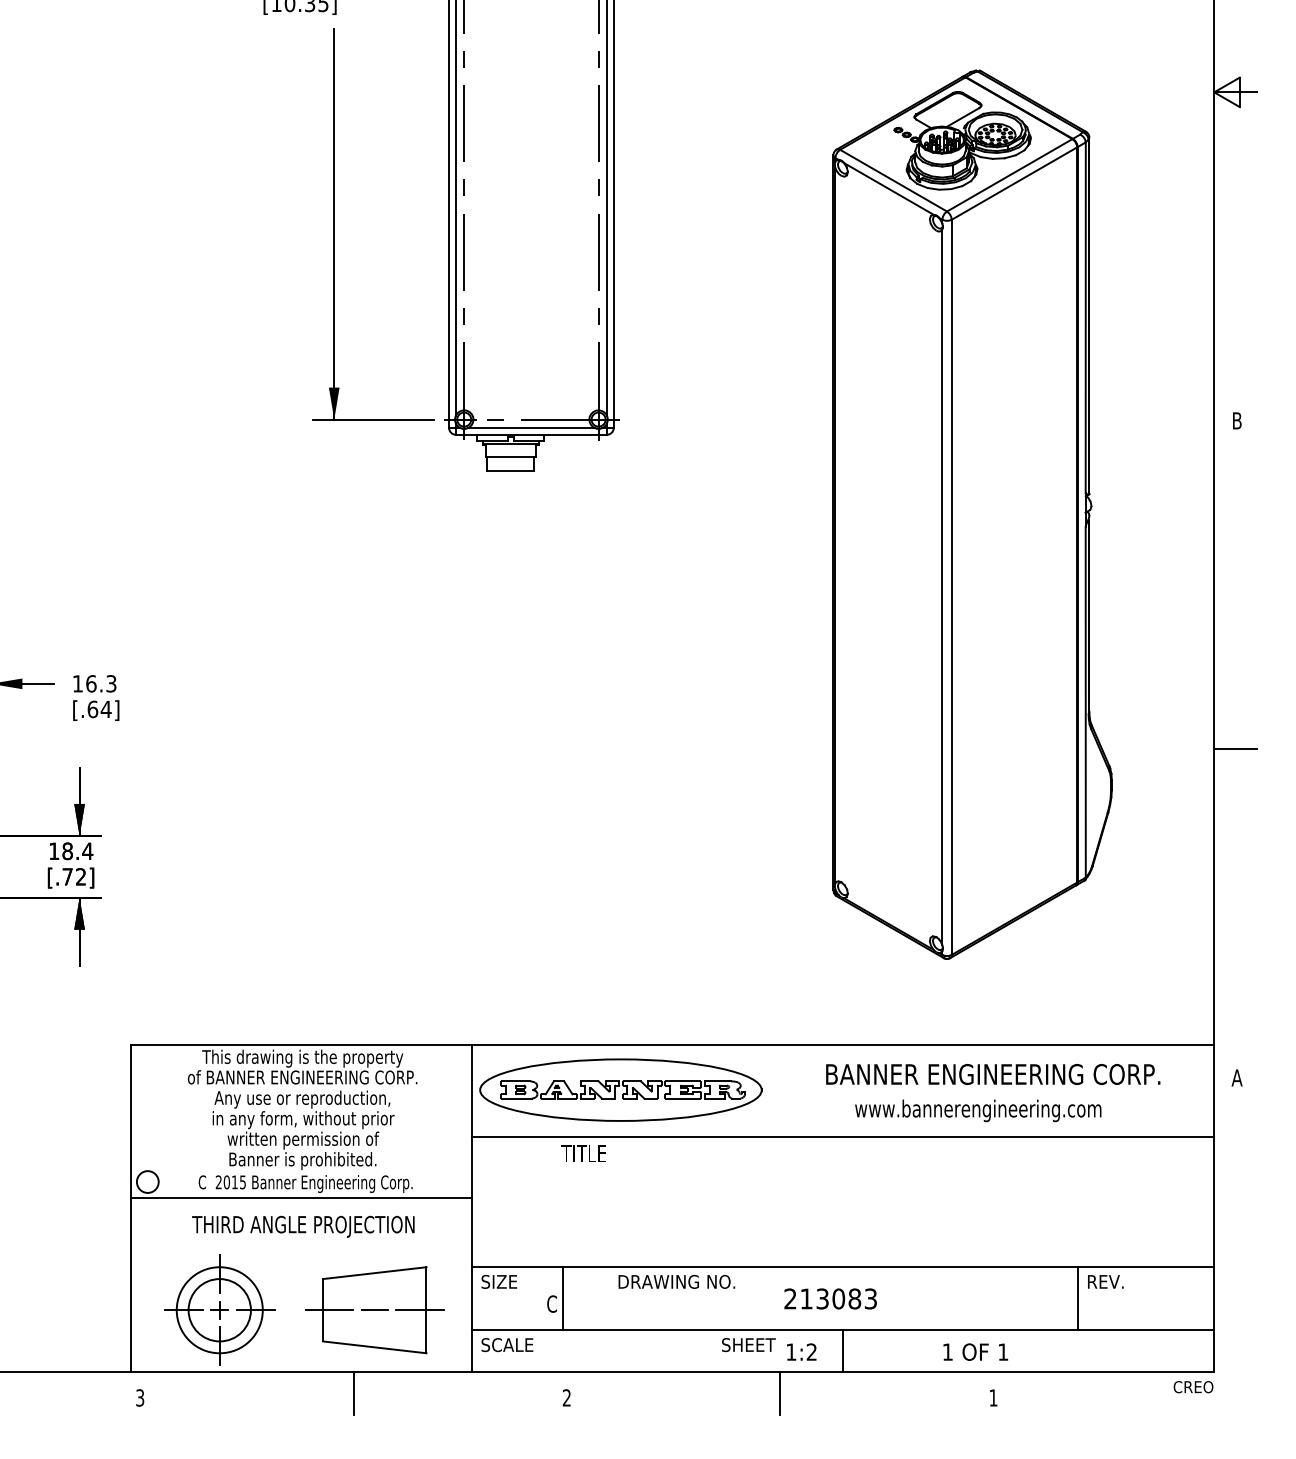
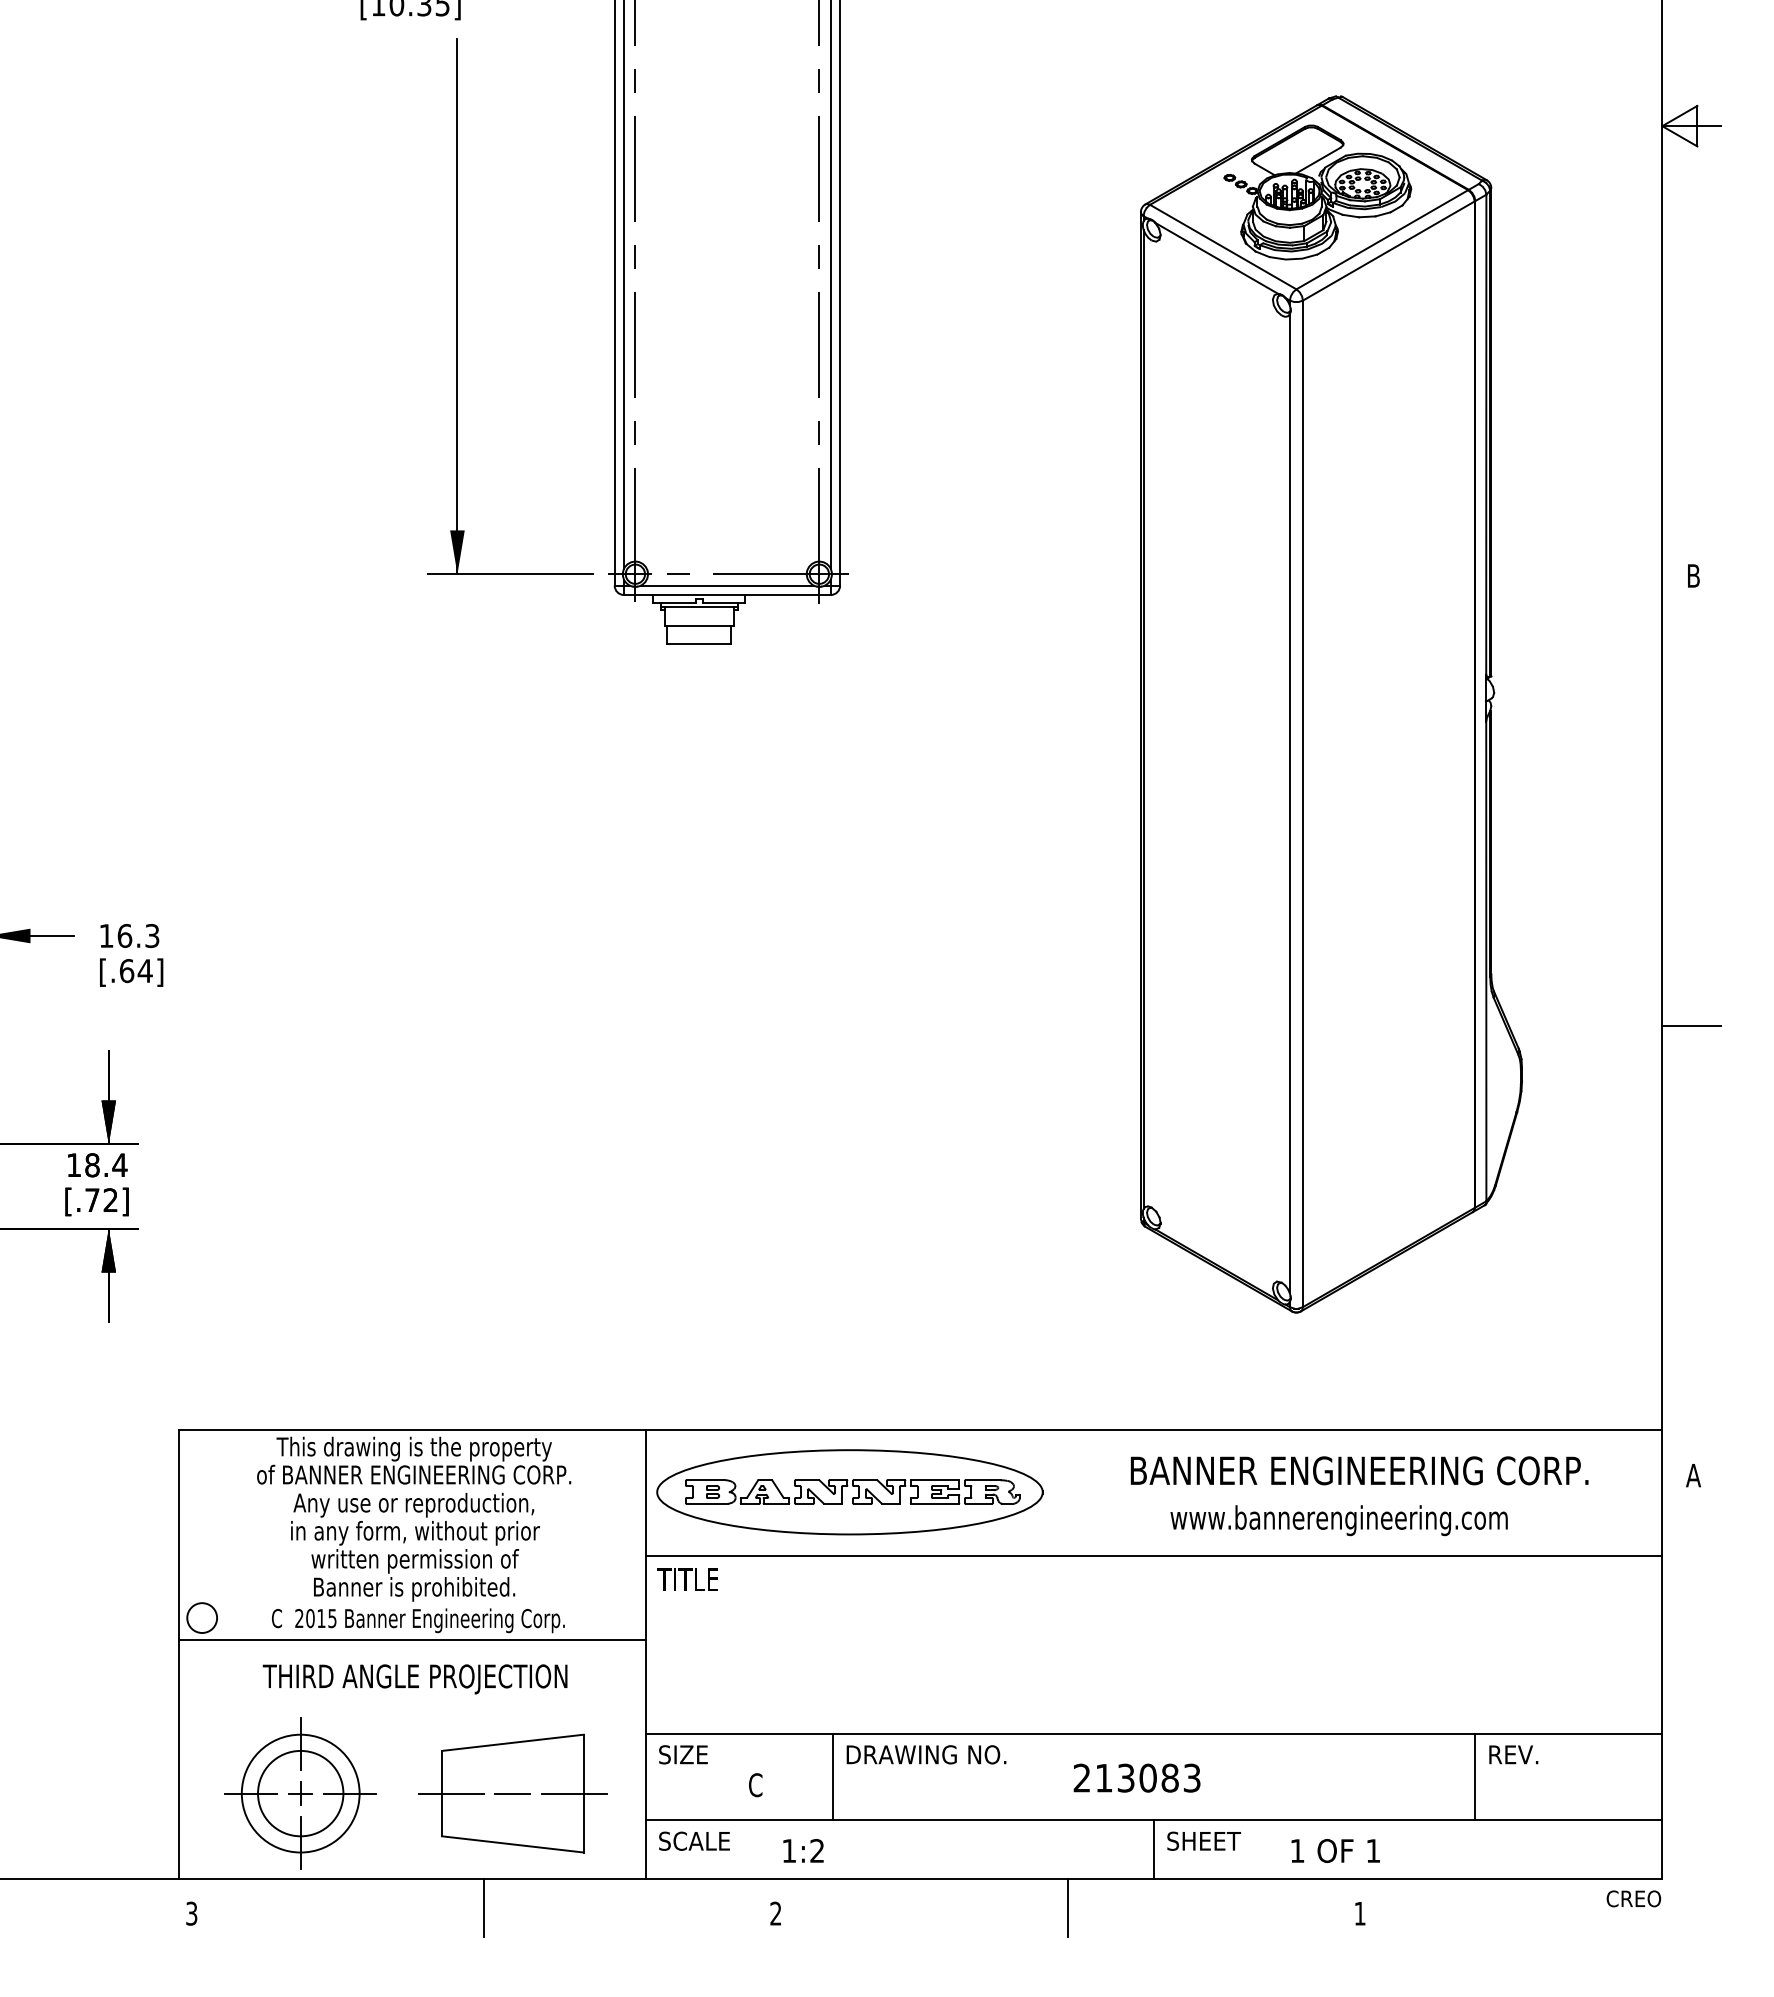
text: (583, 1153) -> (687, 1579), moved
line: (562, 1297) -> (832, 1776), moved
text: (748, 1344) -> (1203, 1840), moved
text: (801, 1351) -> (803, 1850), moved

